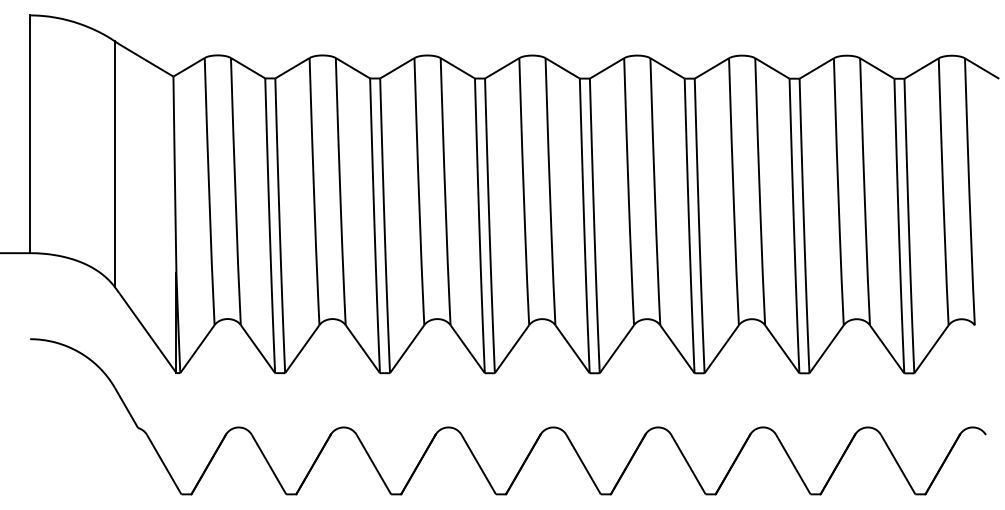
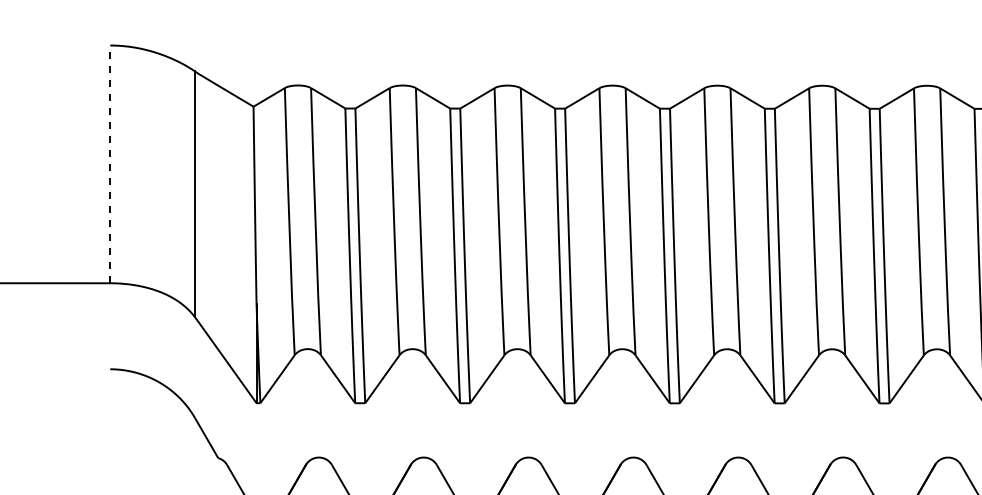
line: (30, 134) -> (110, 164), solid -> dashed

